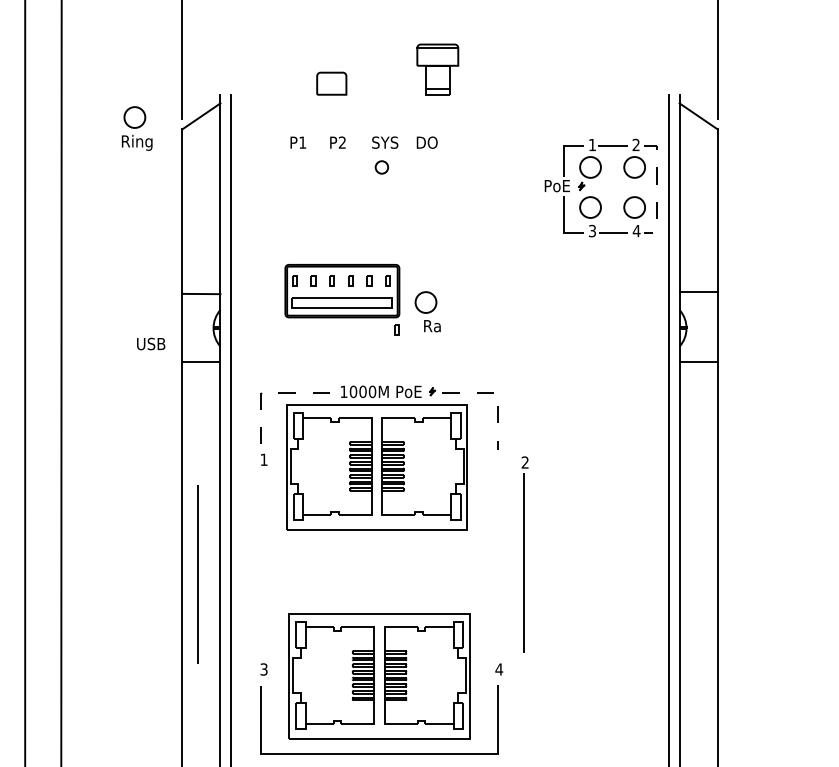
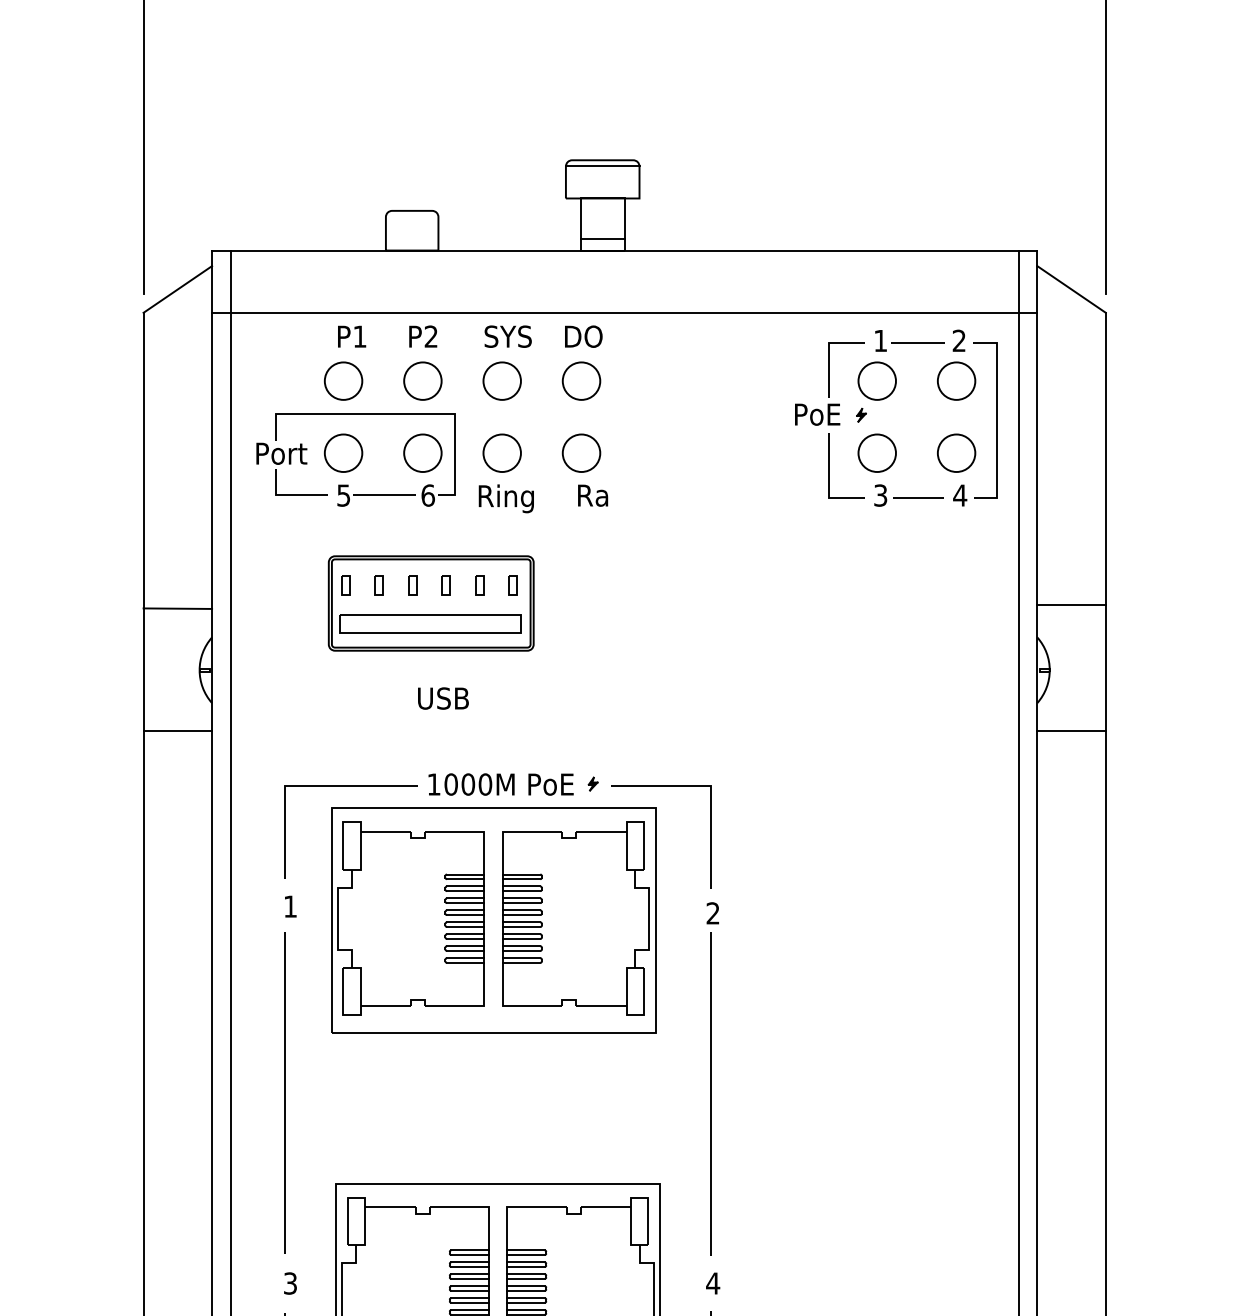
line: (449, 94) -> (623, 250), added
part: (136, 128) -> (505, 472), moved
line: (449, 129) -> (623, 312), added
circle: (381, 167) -> (501, 381), size x1.67
circle: (425, 167) -> (580, 381), added
line: (657, 188) -> (997, 419), dashed -> solid
part: (300, 196) -> (355, 433), added
part: (427, 311) -> (584, 469), moved
part: (396, 329) -> (528, 672), removed
text: (151, 343) -> (444, 697), moved
line: (271, 392) -> (303, 785), dashed -> solid
line: (498, 393) -> (711, 787), dashed -> solid
part: (524, 554) -> (711, 1078), moved
line: (197, 574) -> (284, 1093), moved

